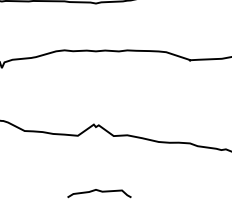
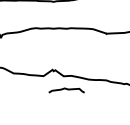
curve: (99, 191) -> (66, 89), moved

